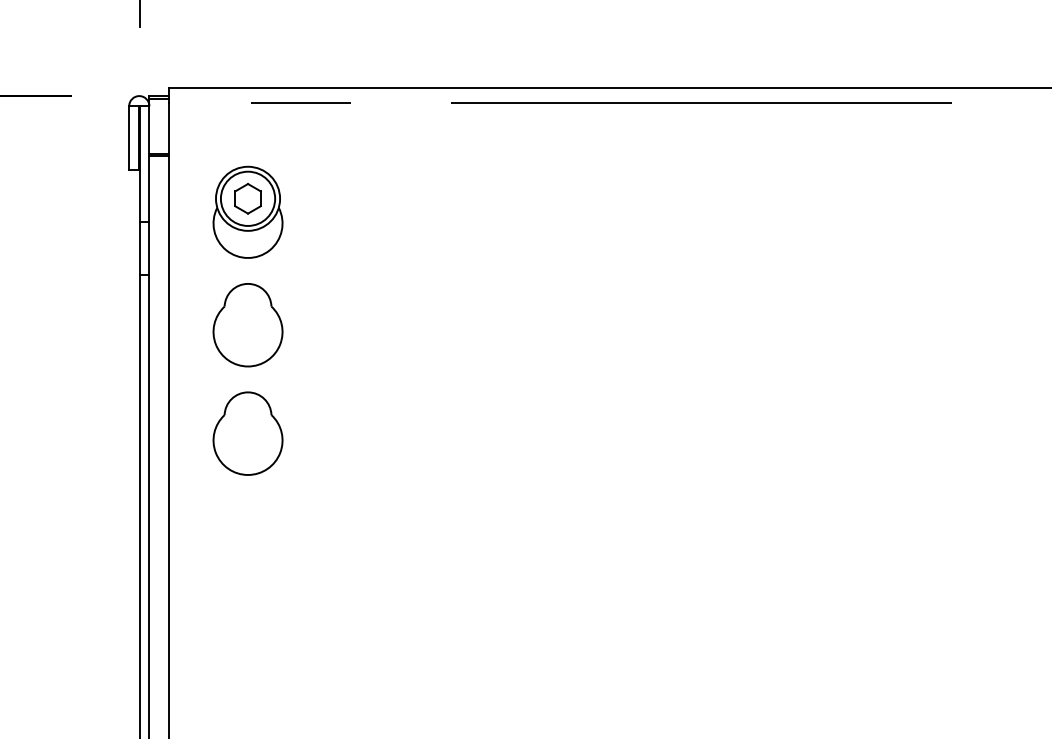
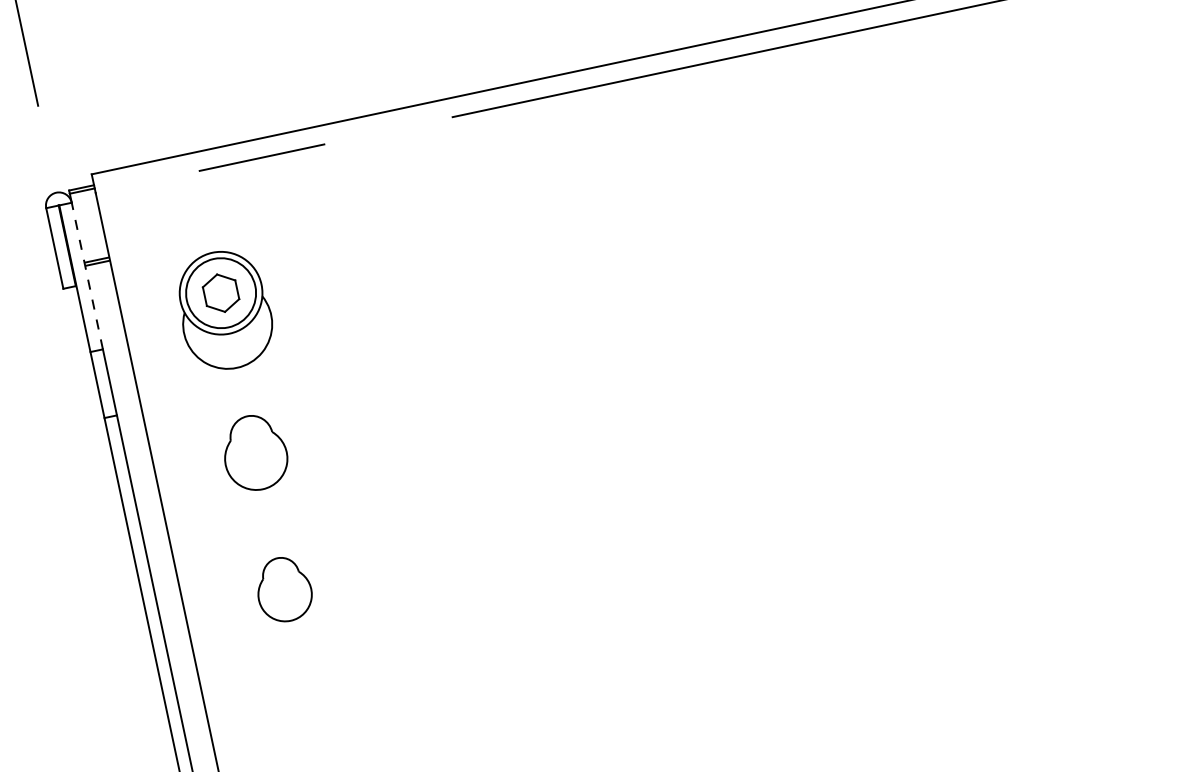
line: (149, 163) -> (87, 275), solid -> dashed
part: (247, 325) -> (254, 453), size x0.7
part: (247, 433) -> (283, 589), size x0.6

